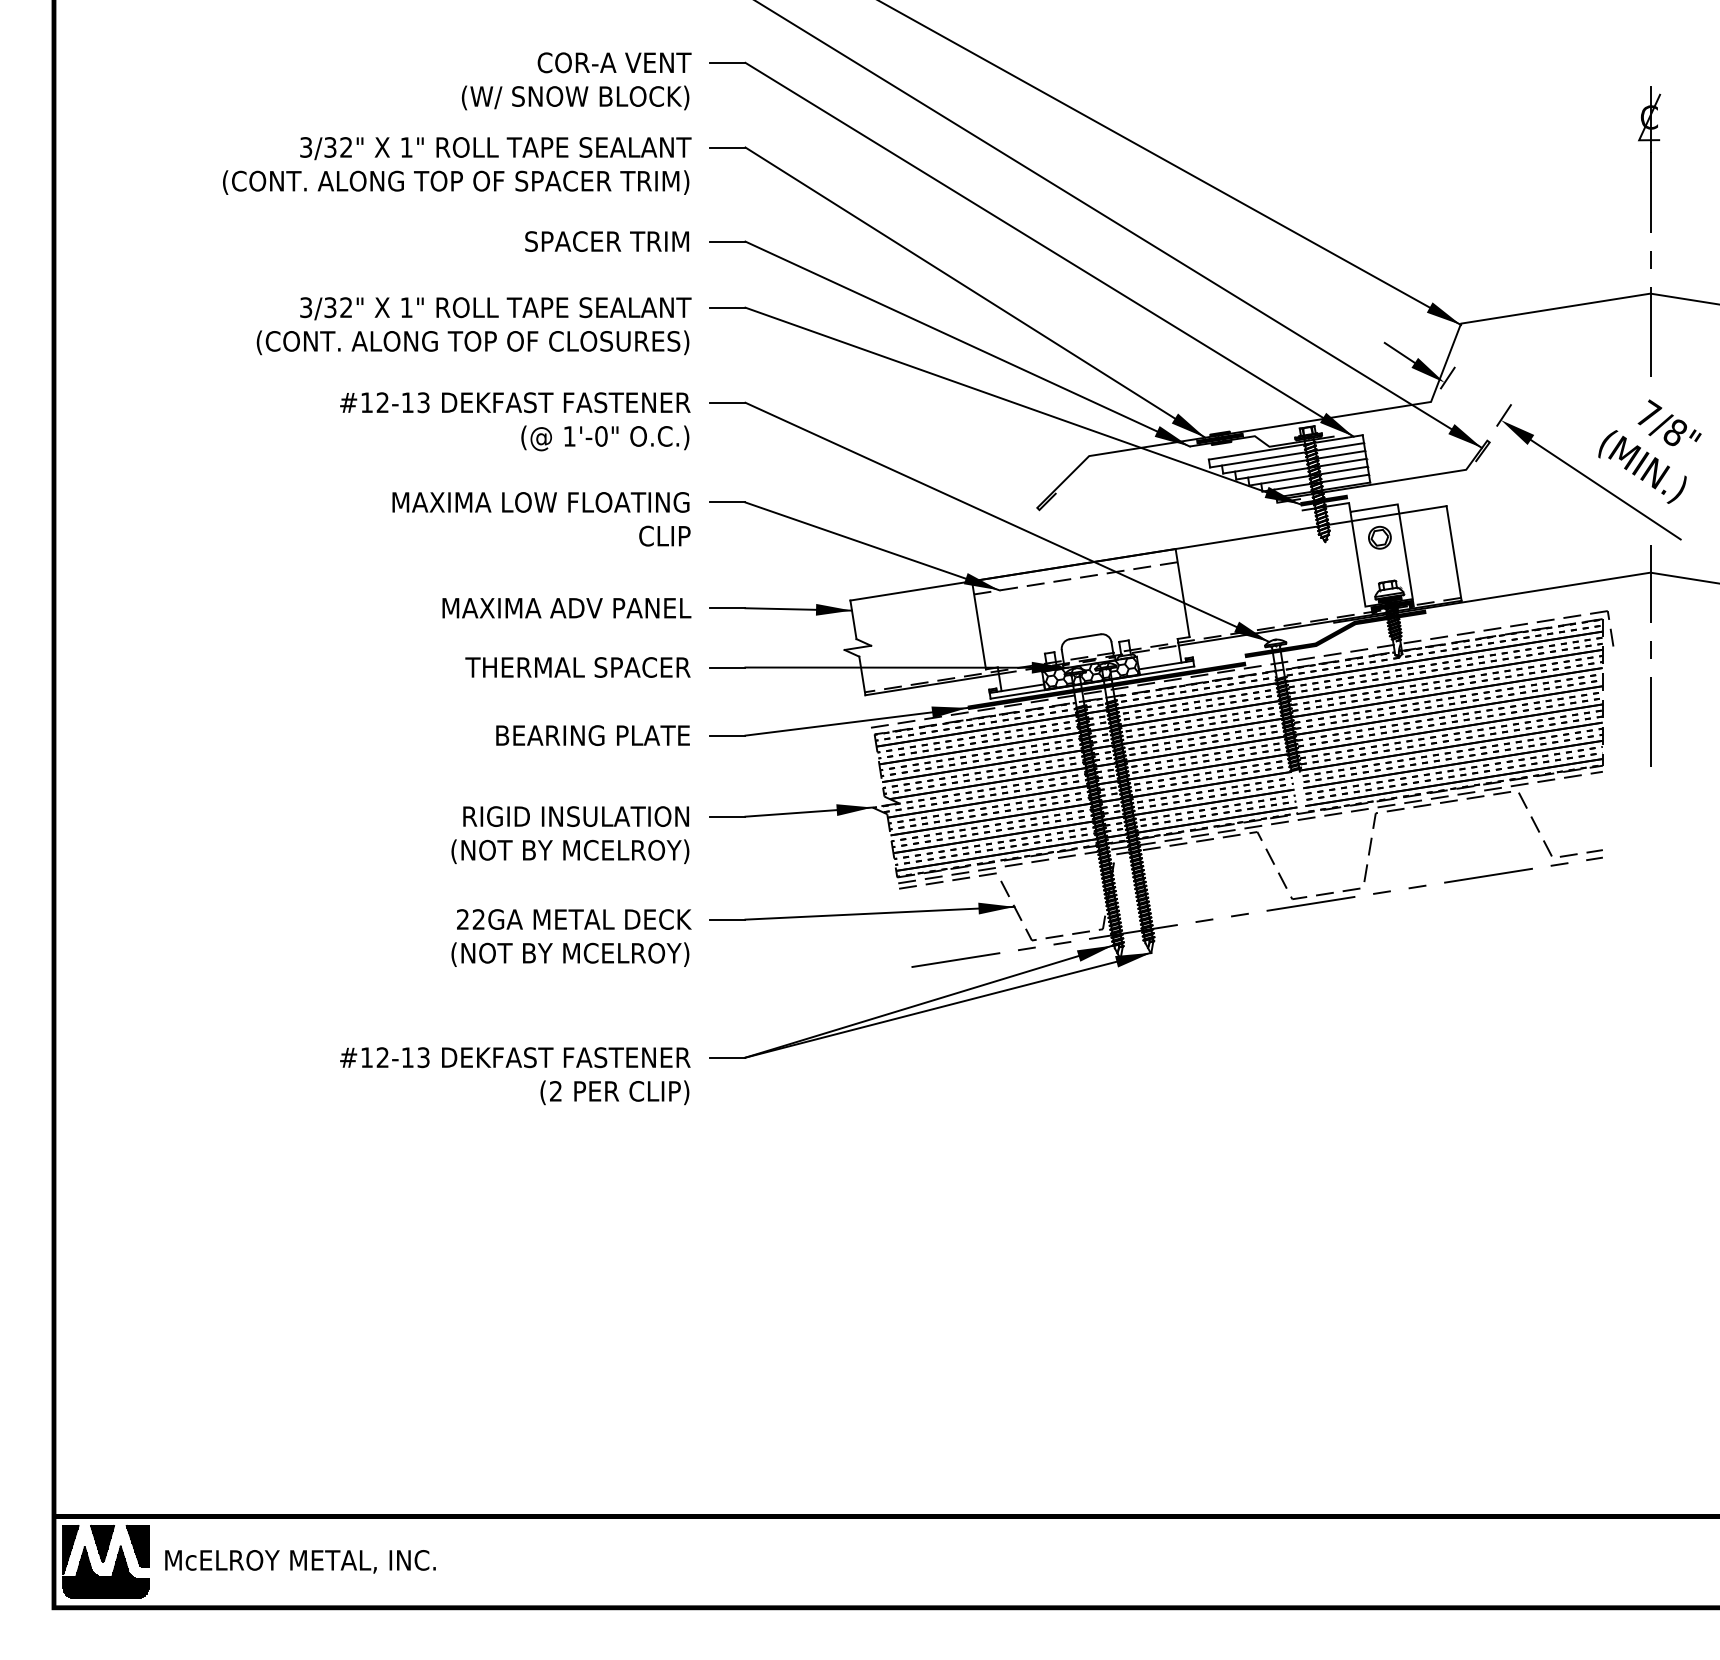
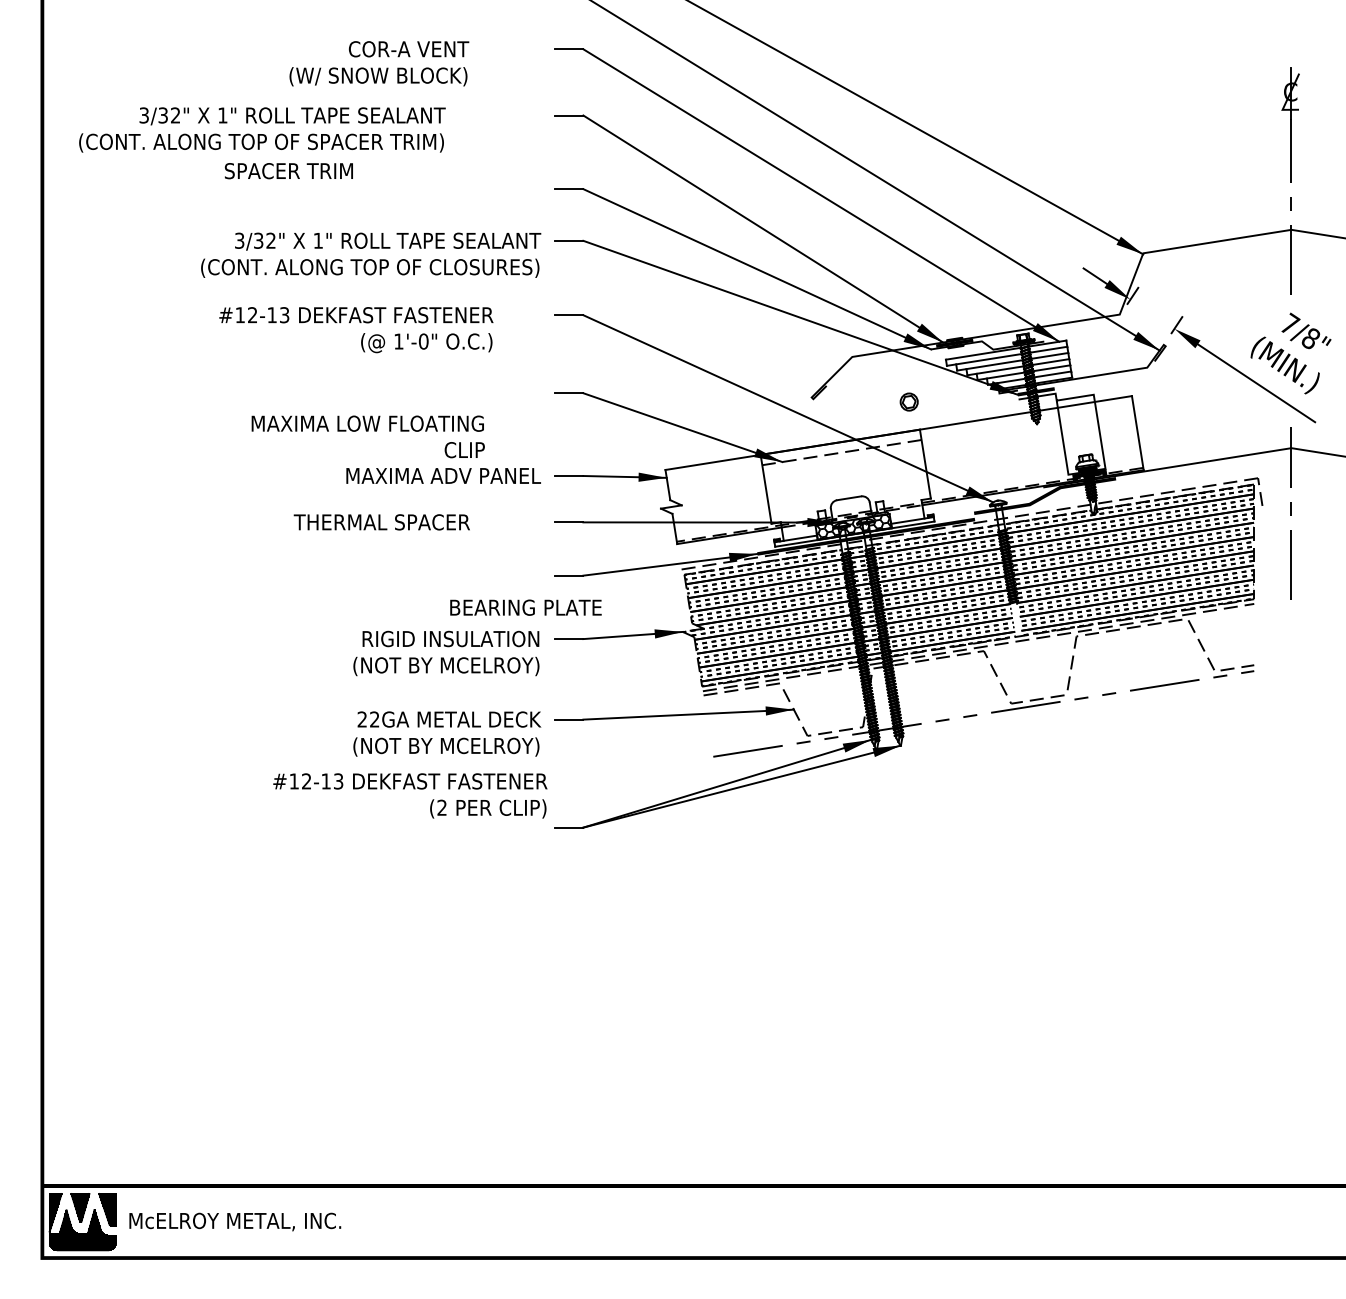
text: (576, 81) -> (379, 63), moved
text: (457, 165) -> (262, 129), moved
text: (606, 241) -> (288, 171), moved
text: (515, 421) -> (356, 329), moved
text: (541, 519) -> (368, 437), moved
part: (1379, 537) -> (908, 401), moved
text: (577, 667) -> (381, 522), moved
text: (592, 735) -> (525, 607), moved
text: (515, 1076) -> (410, 796), moved

